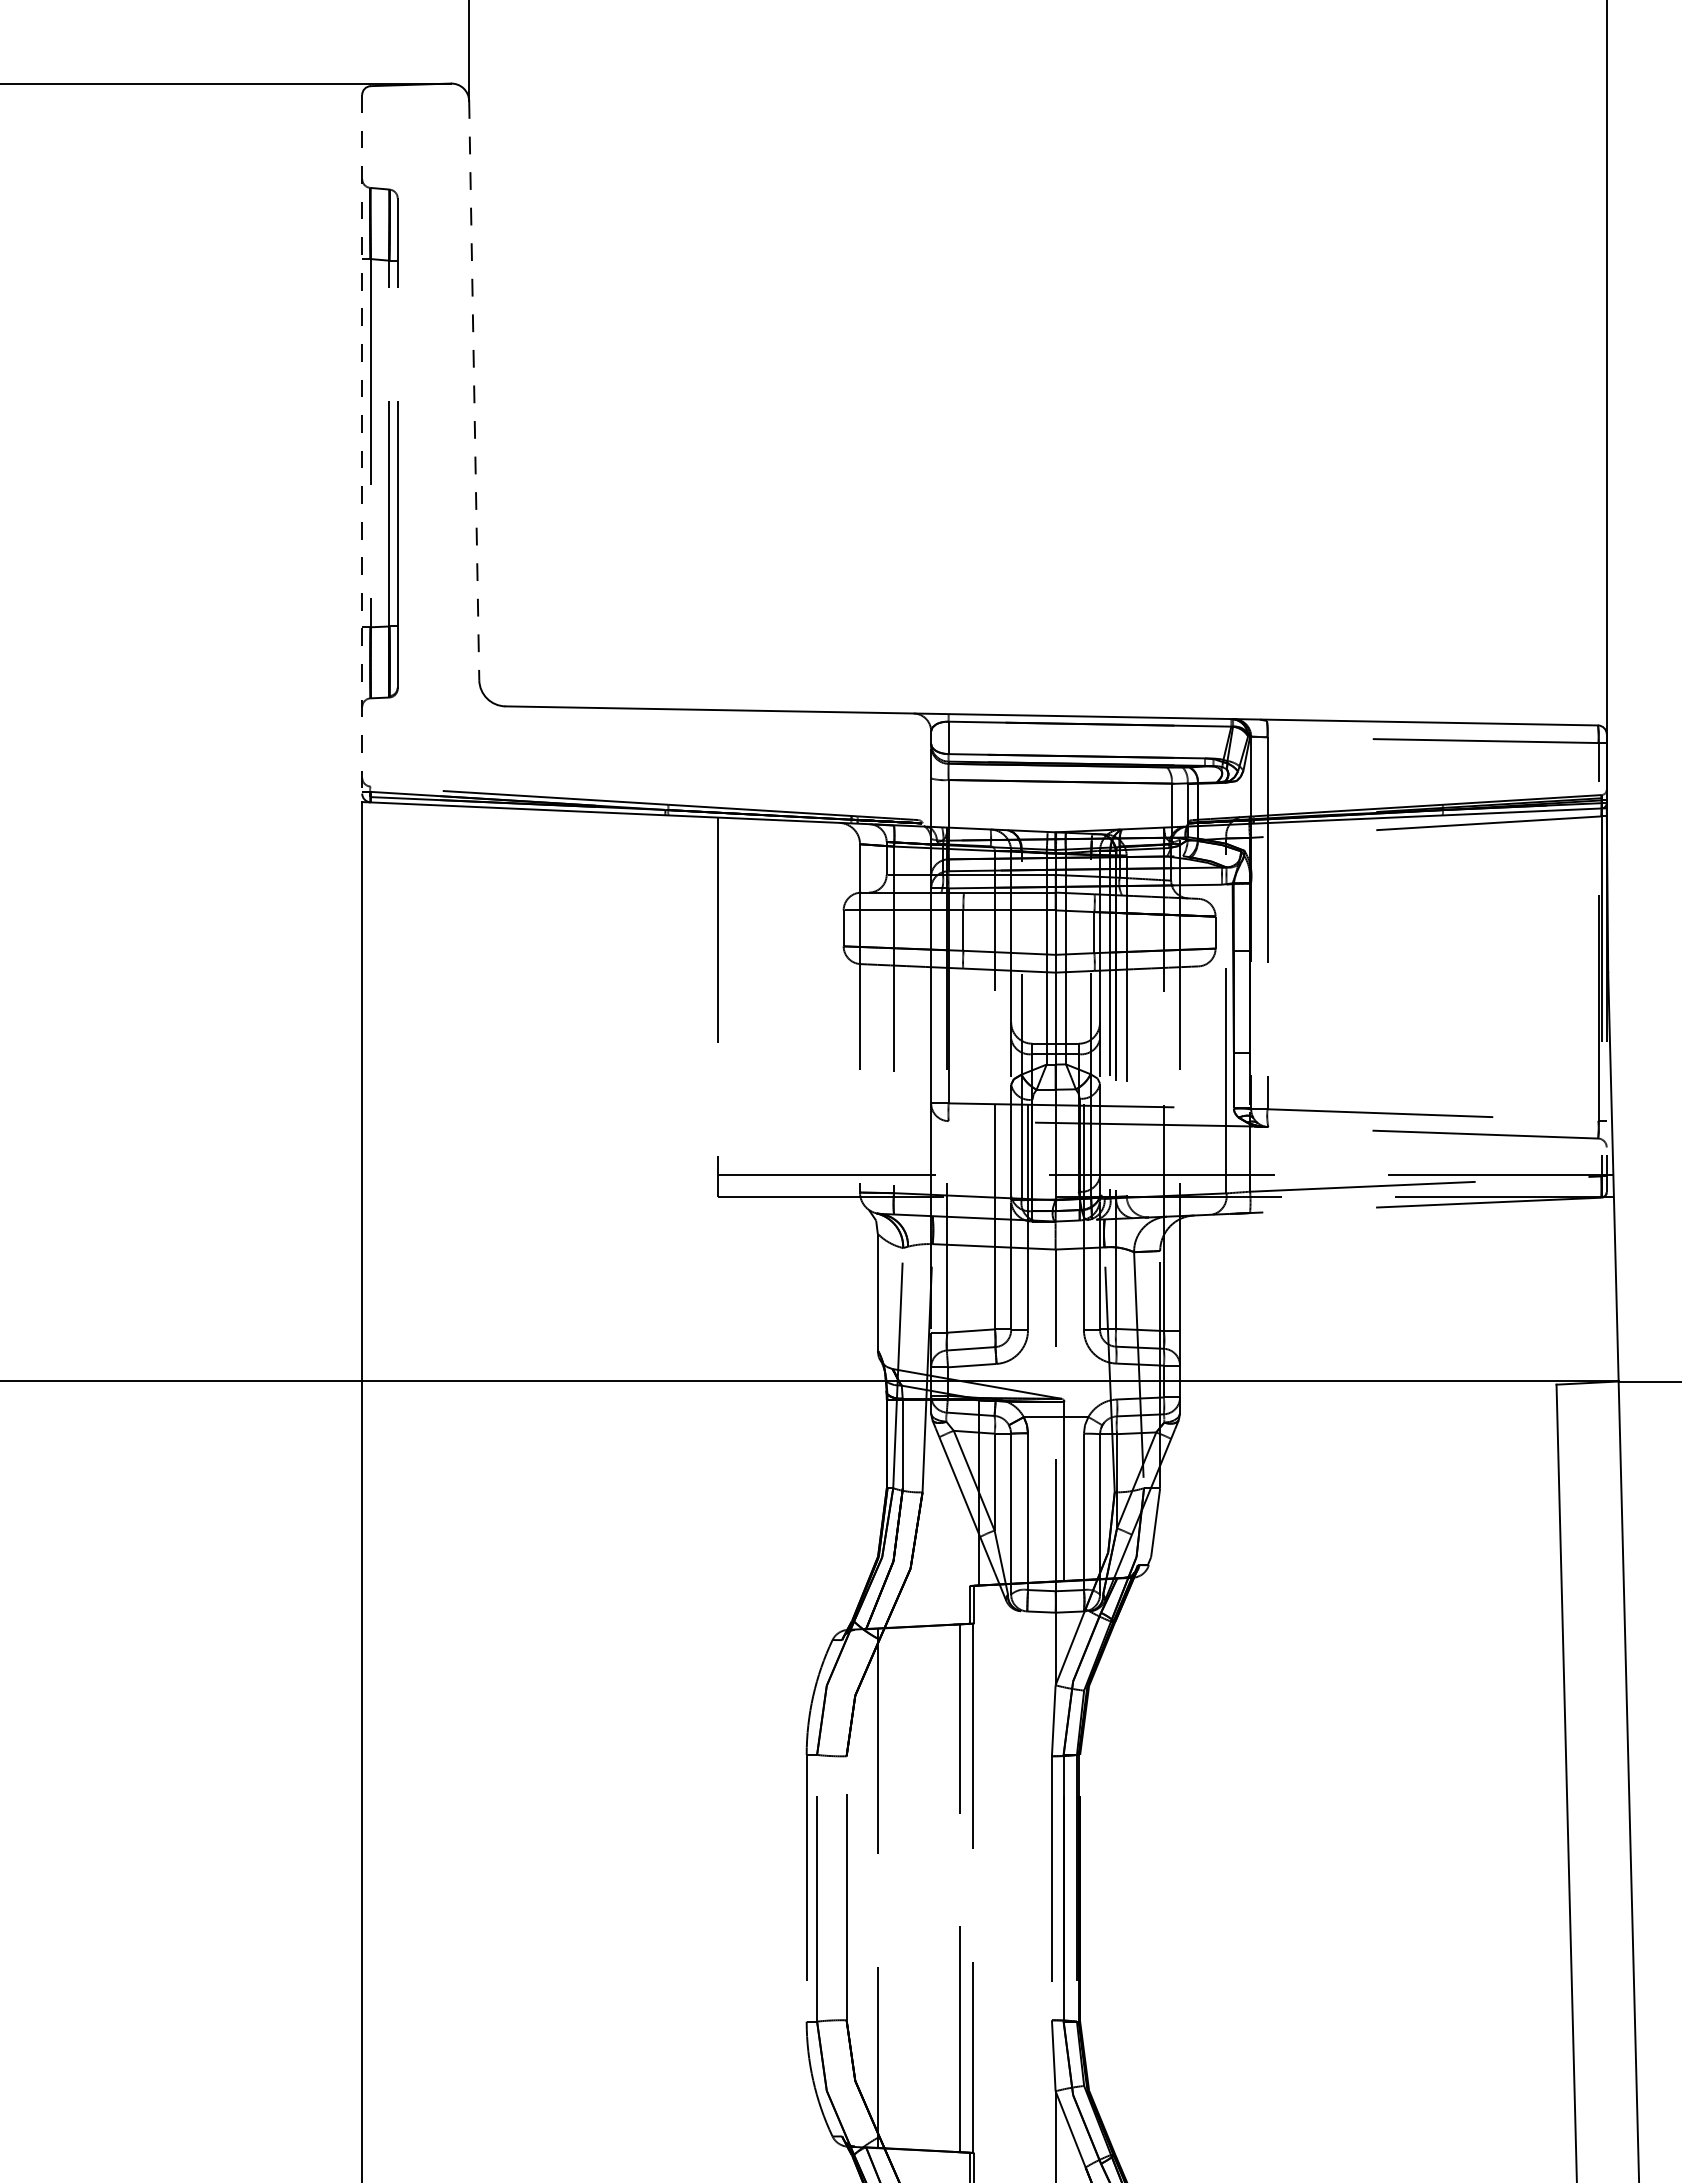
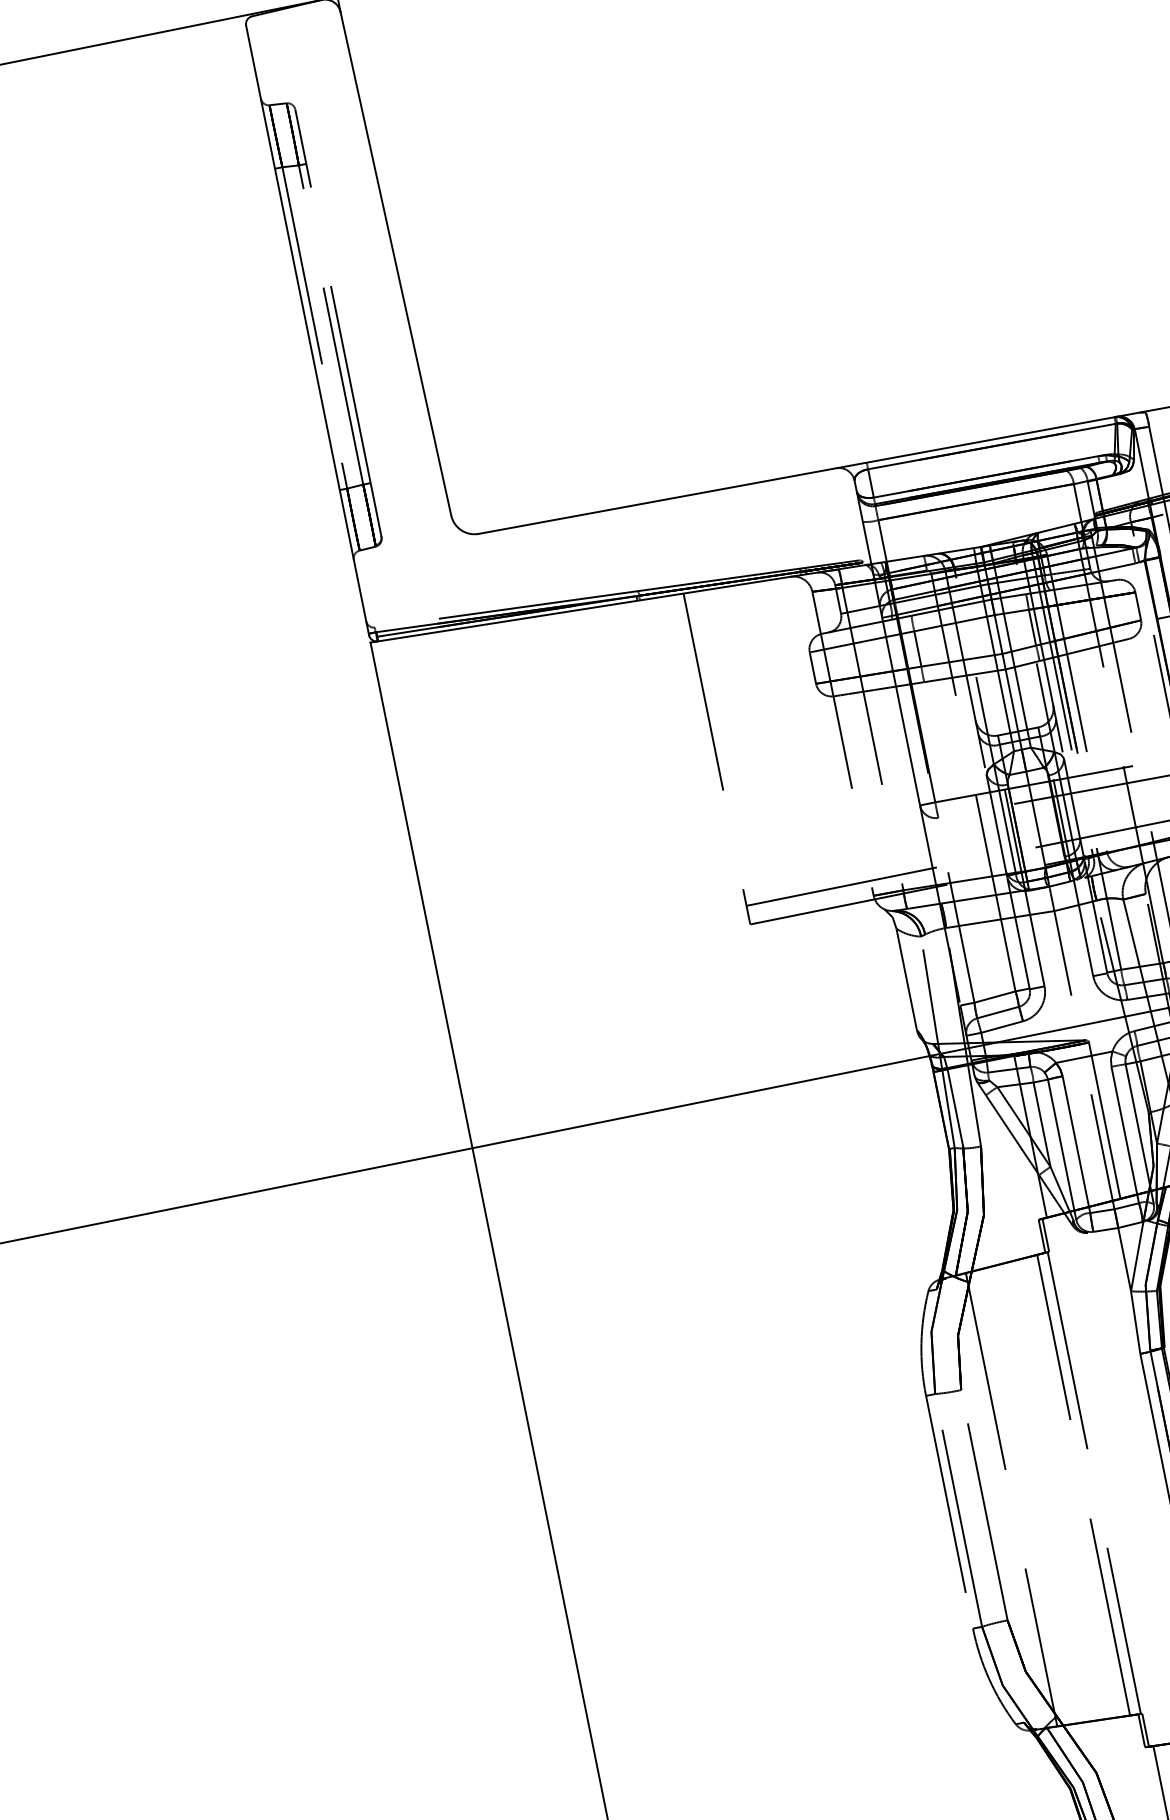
line: (474, 390) -> (396, 263), dashed -> solid
line: (362, 444) -> (307, 330), dashed -> solid

